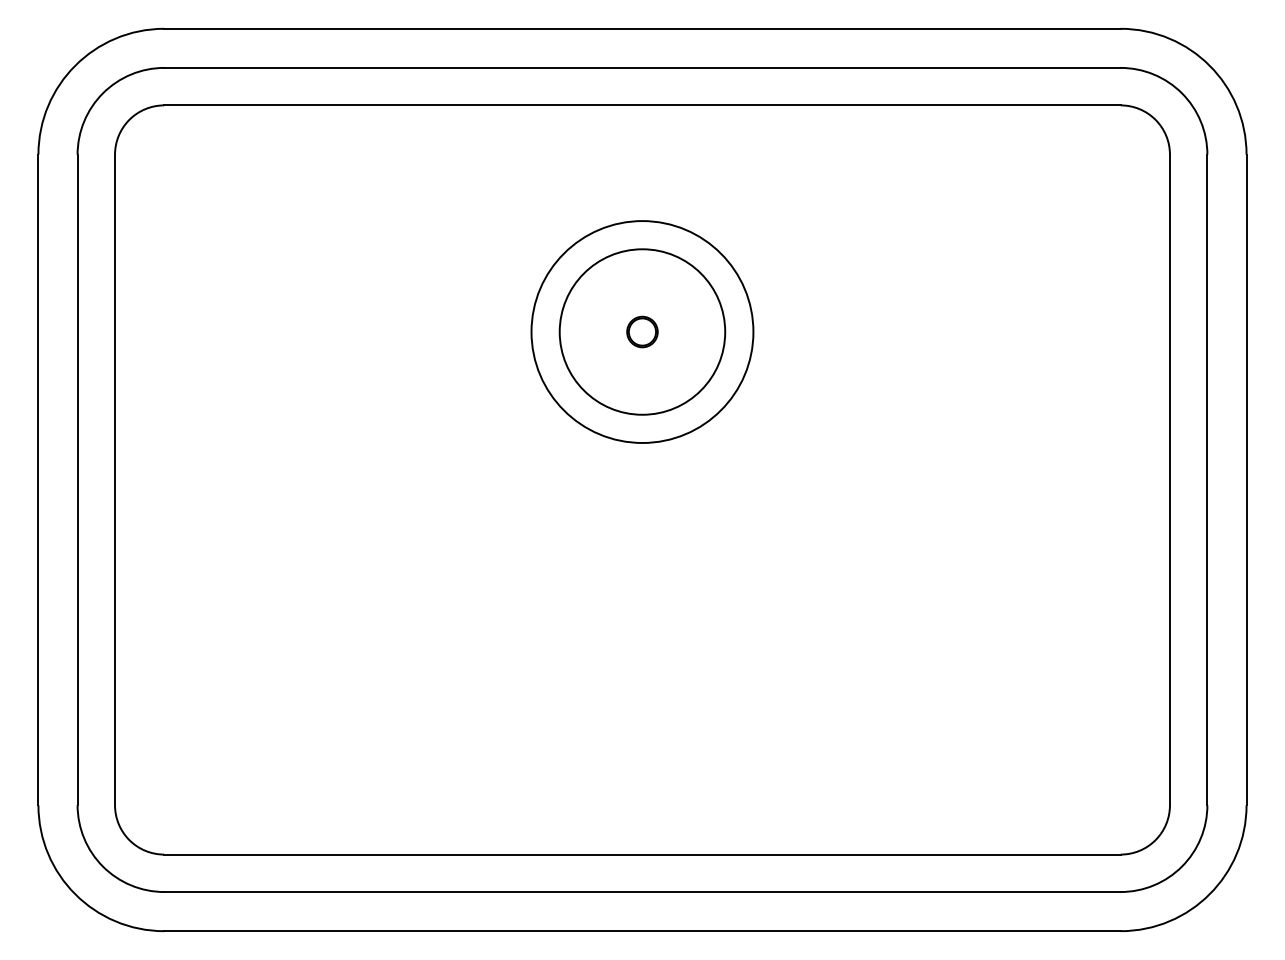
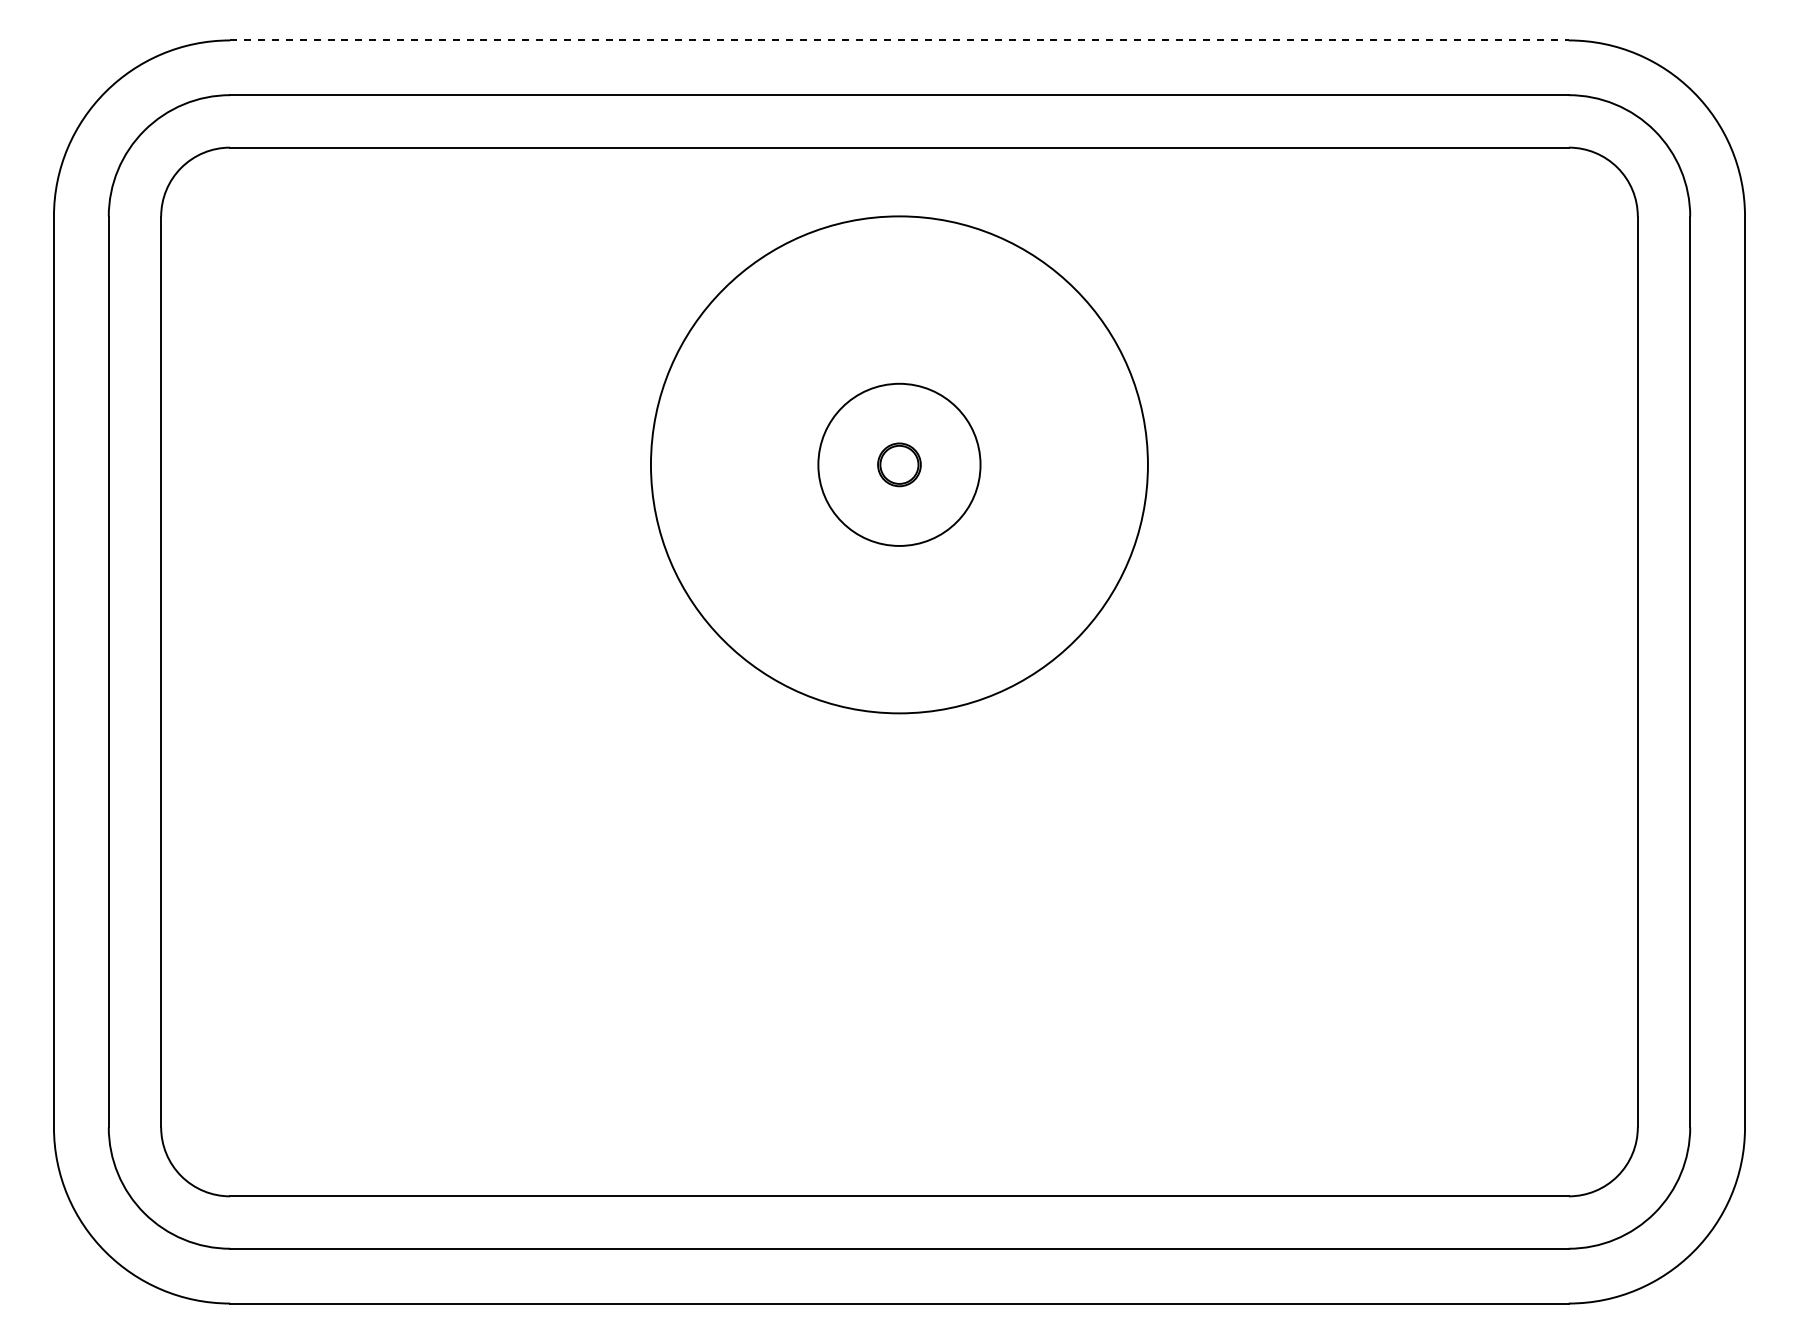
line: (642, 28) -> (899, 40), solid -> dashed
circle: (642, 331) -> (899, 464), size x0.7
circle: (642, 331) -> (899, 464), size x1.6

